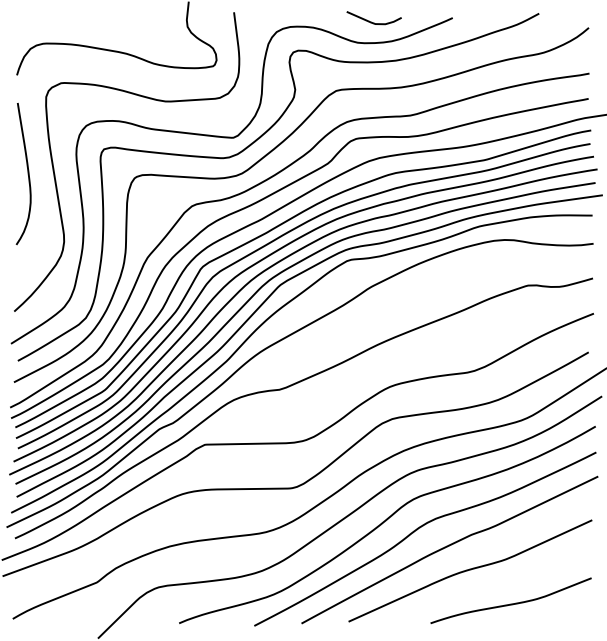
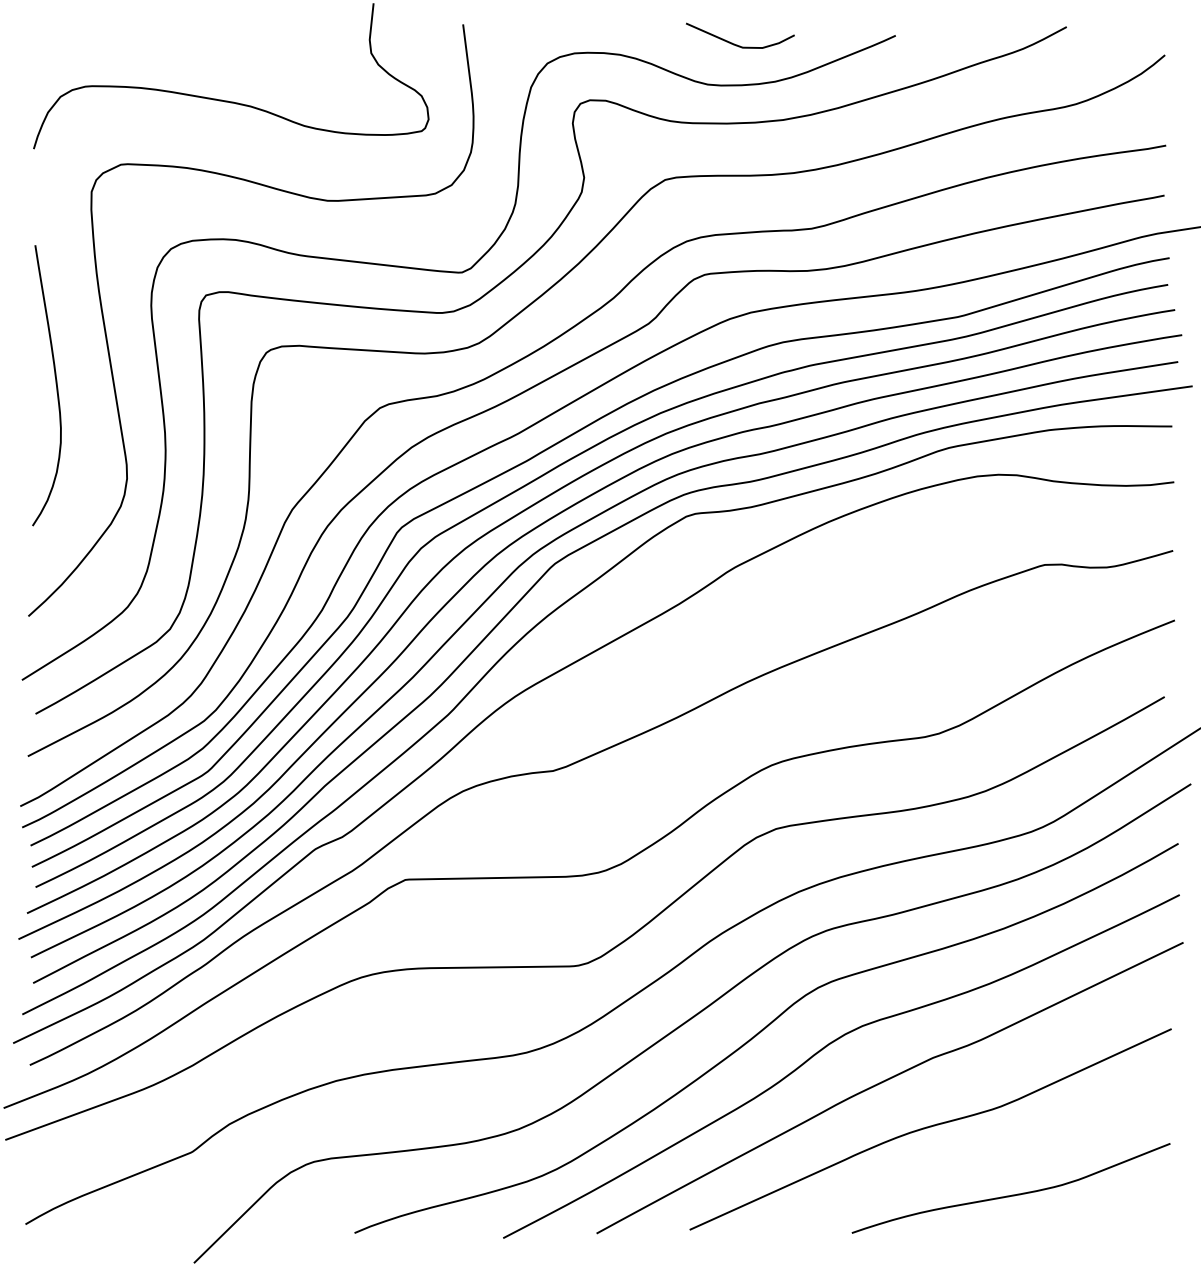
curve: (27, 174) -> (54, 386), moved

